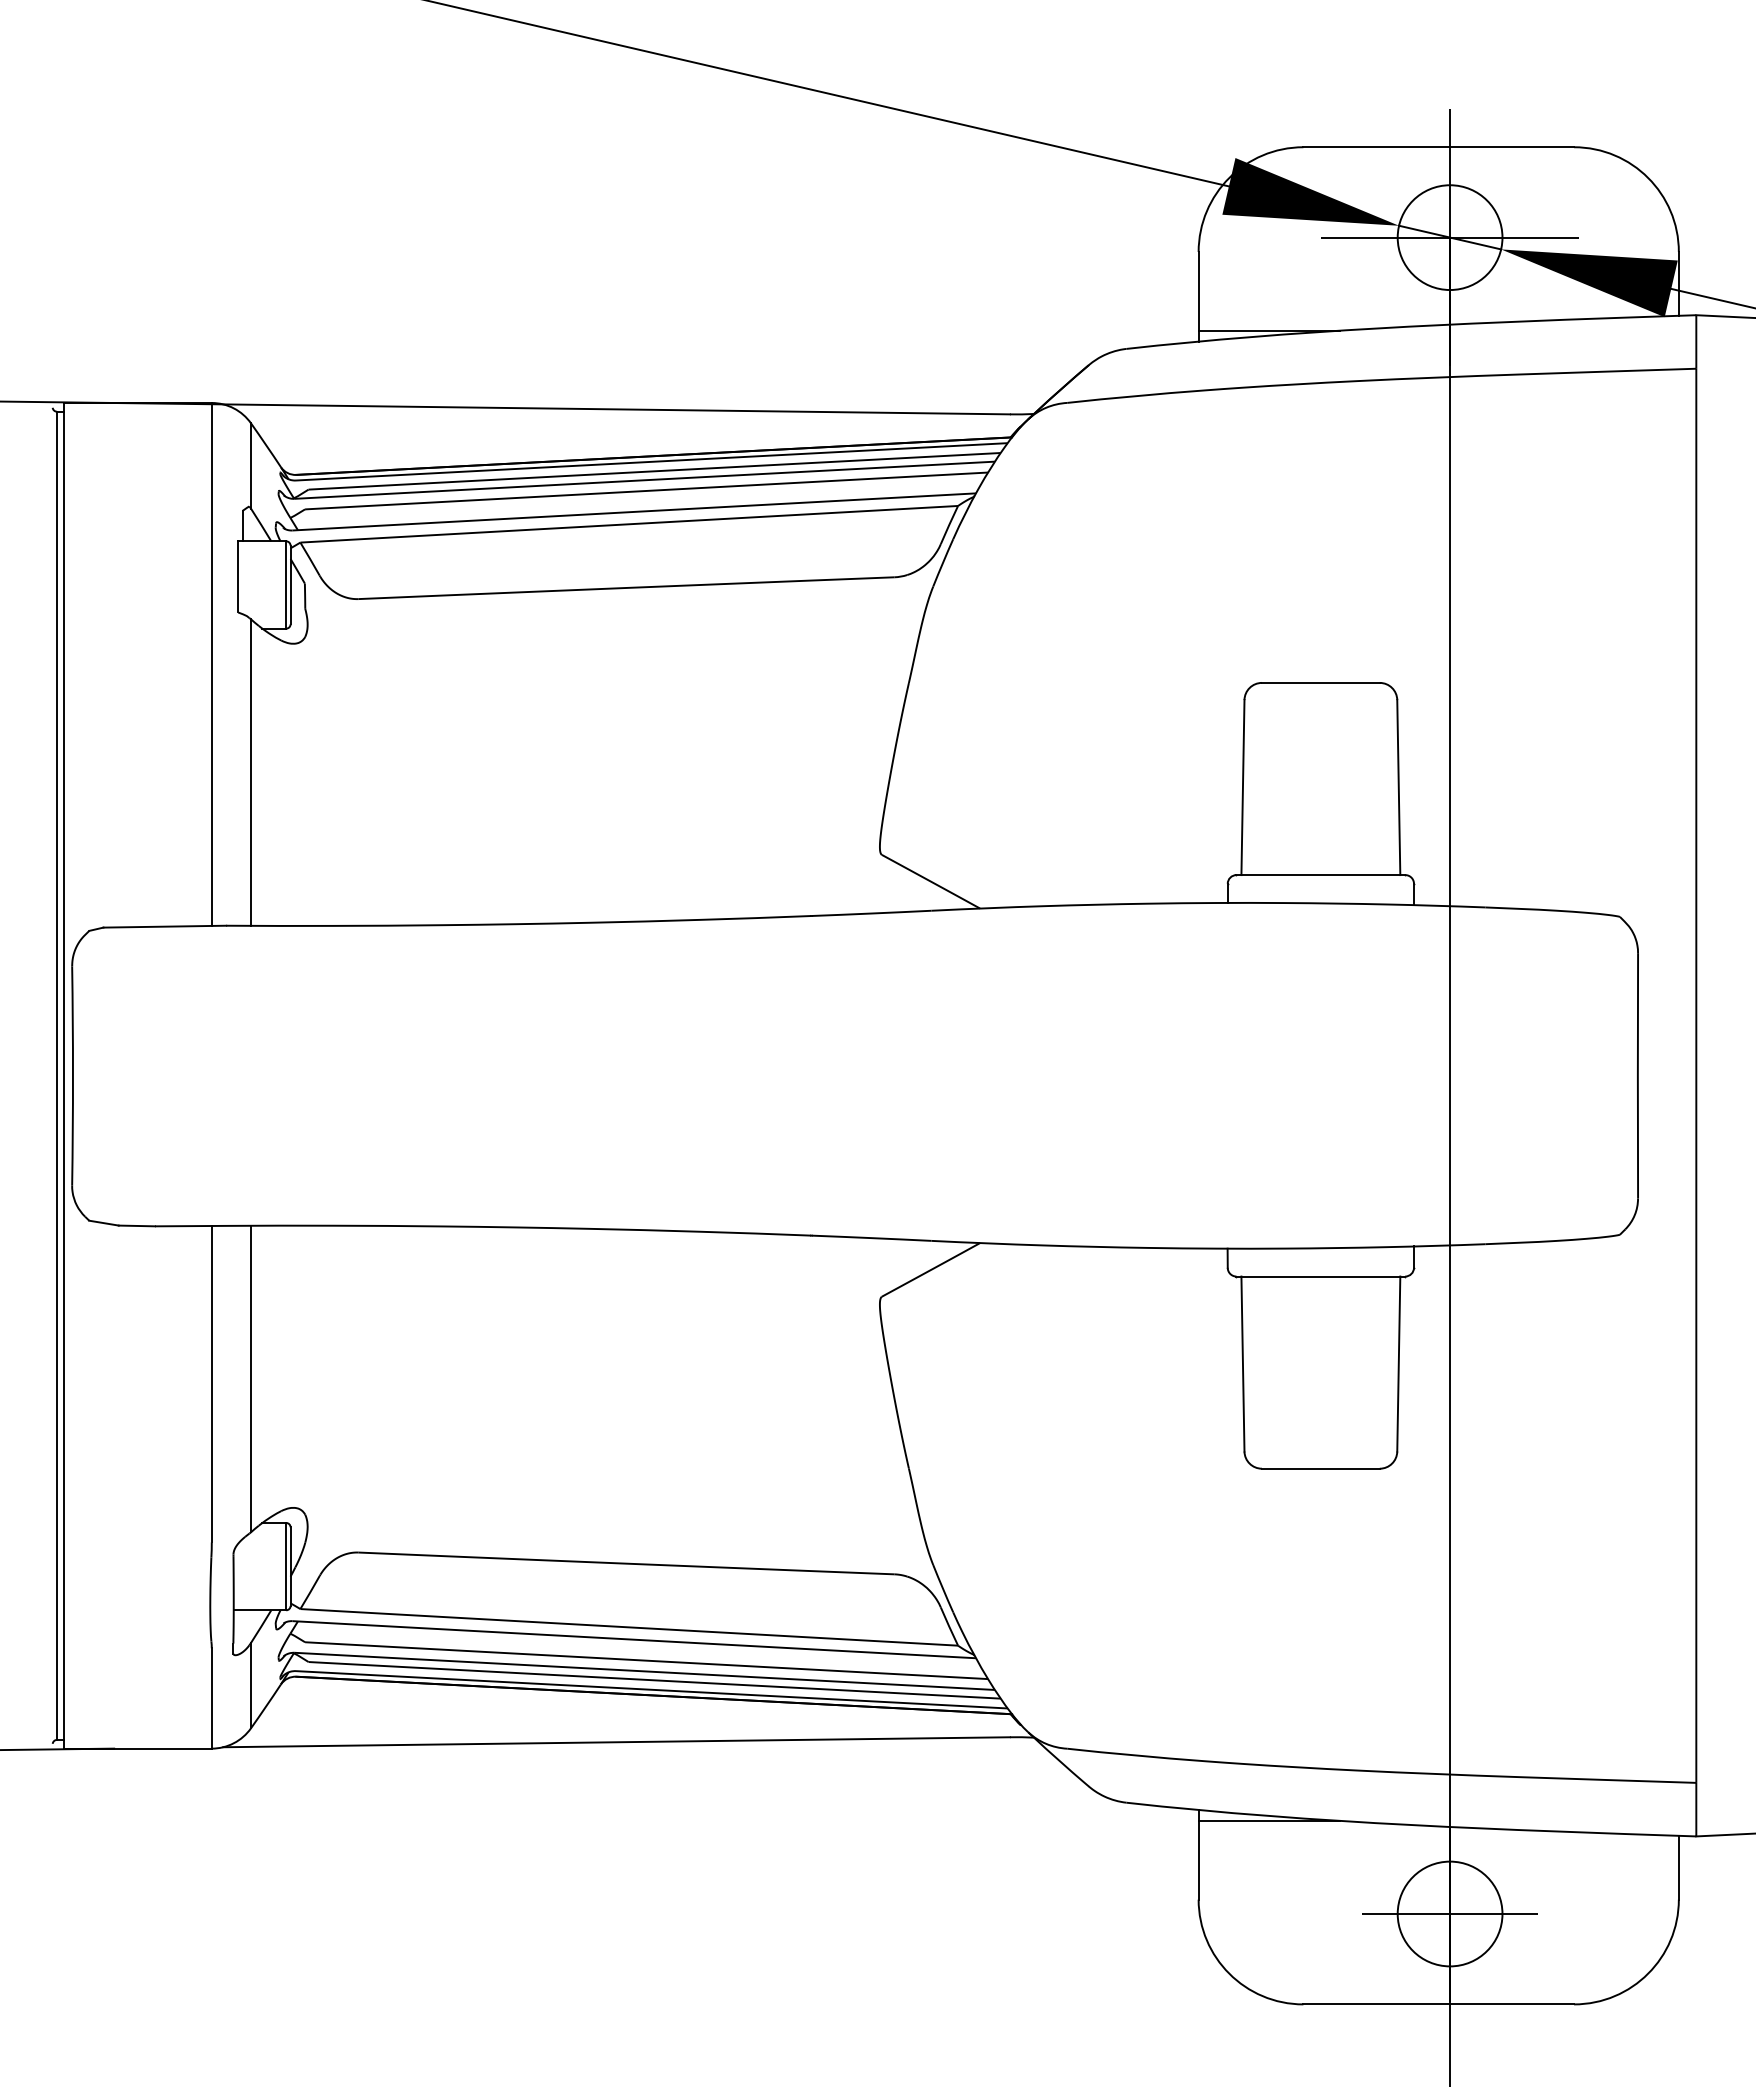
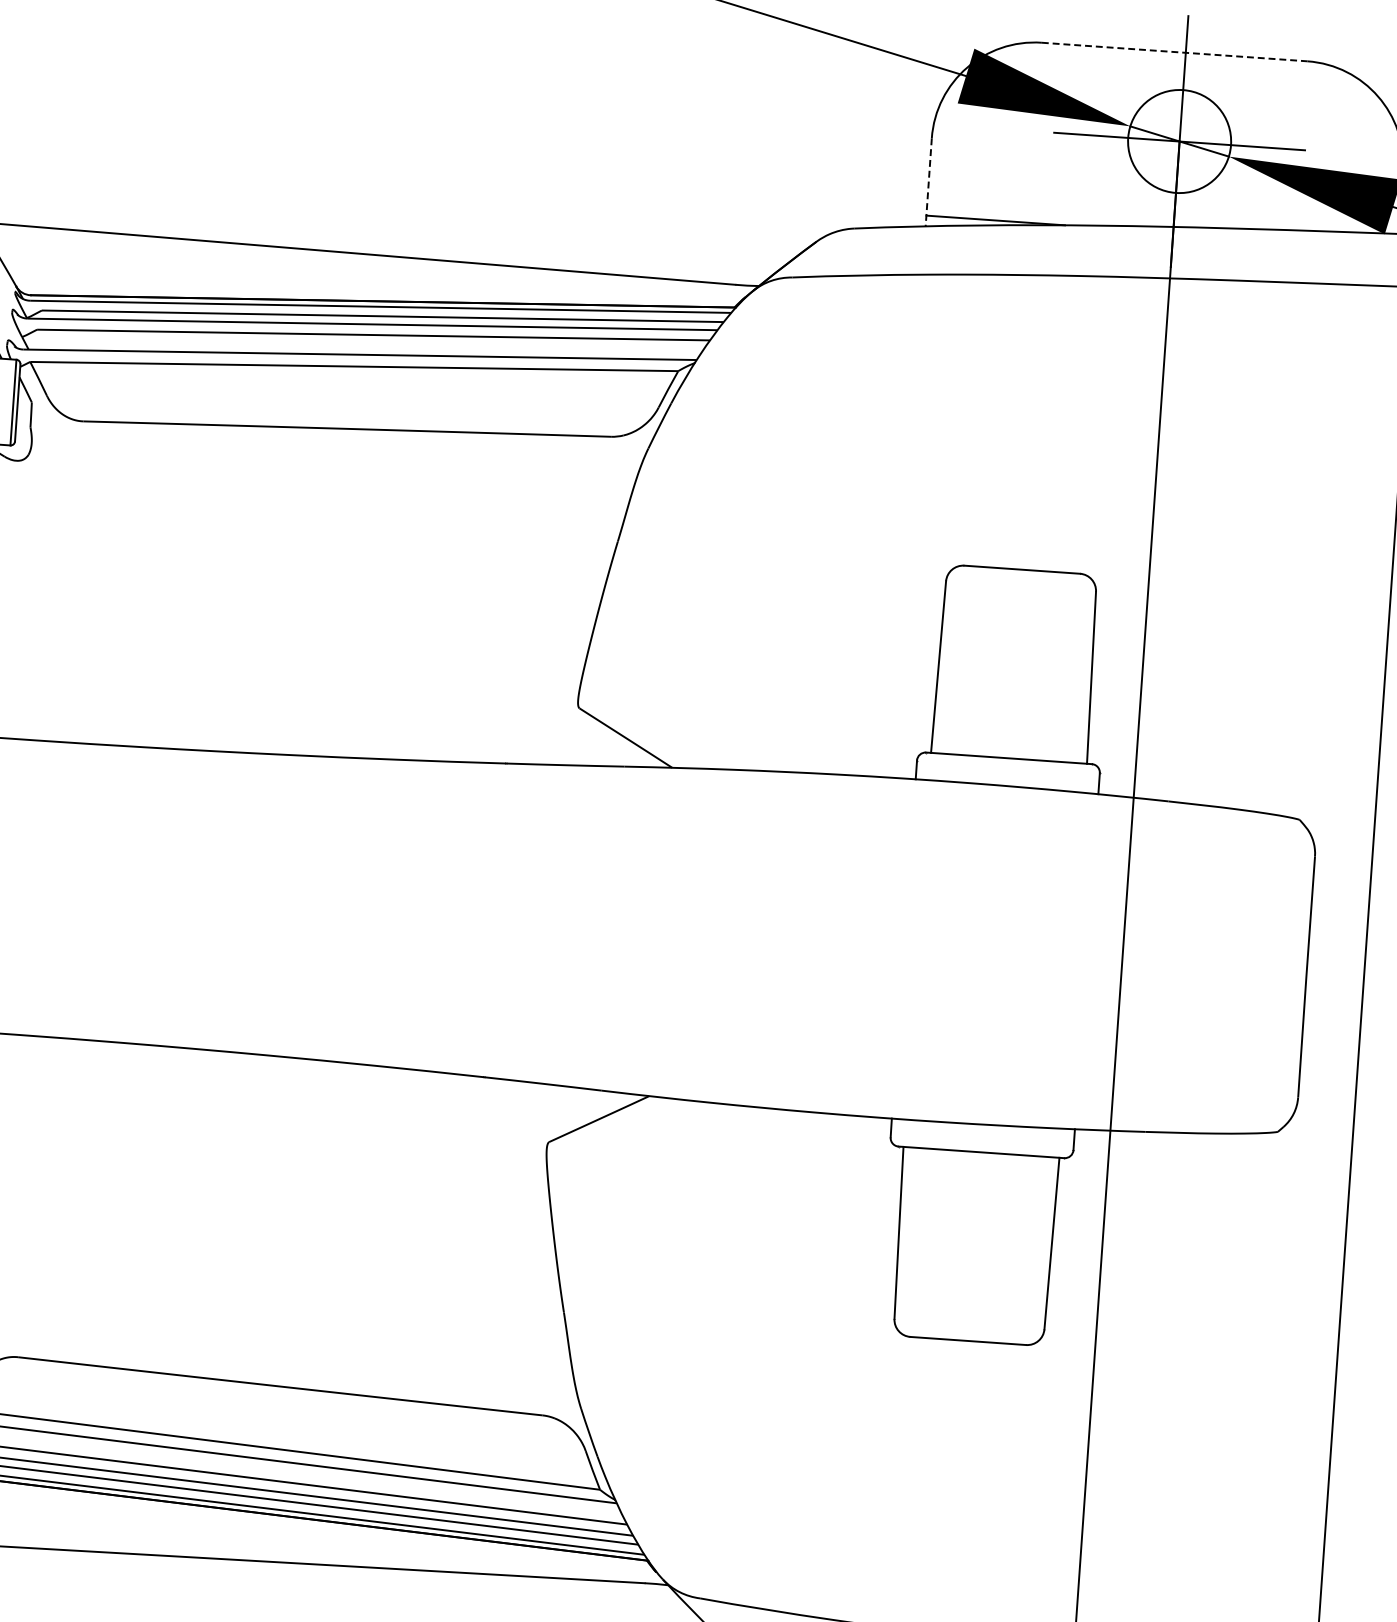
line: (1439, 147) -> (1175, 52), solid -> dashed
line: (1198, 296) -> (928, 182), solid -> dashed

